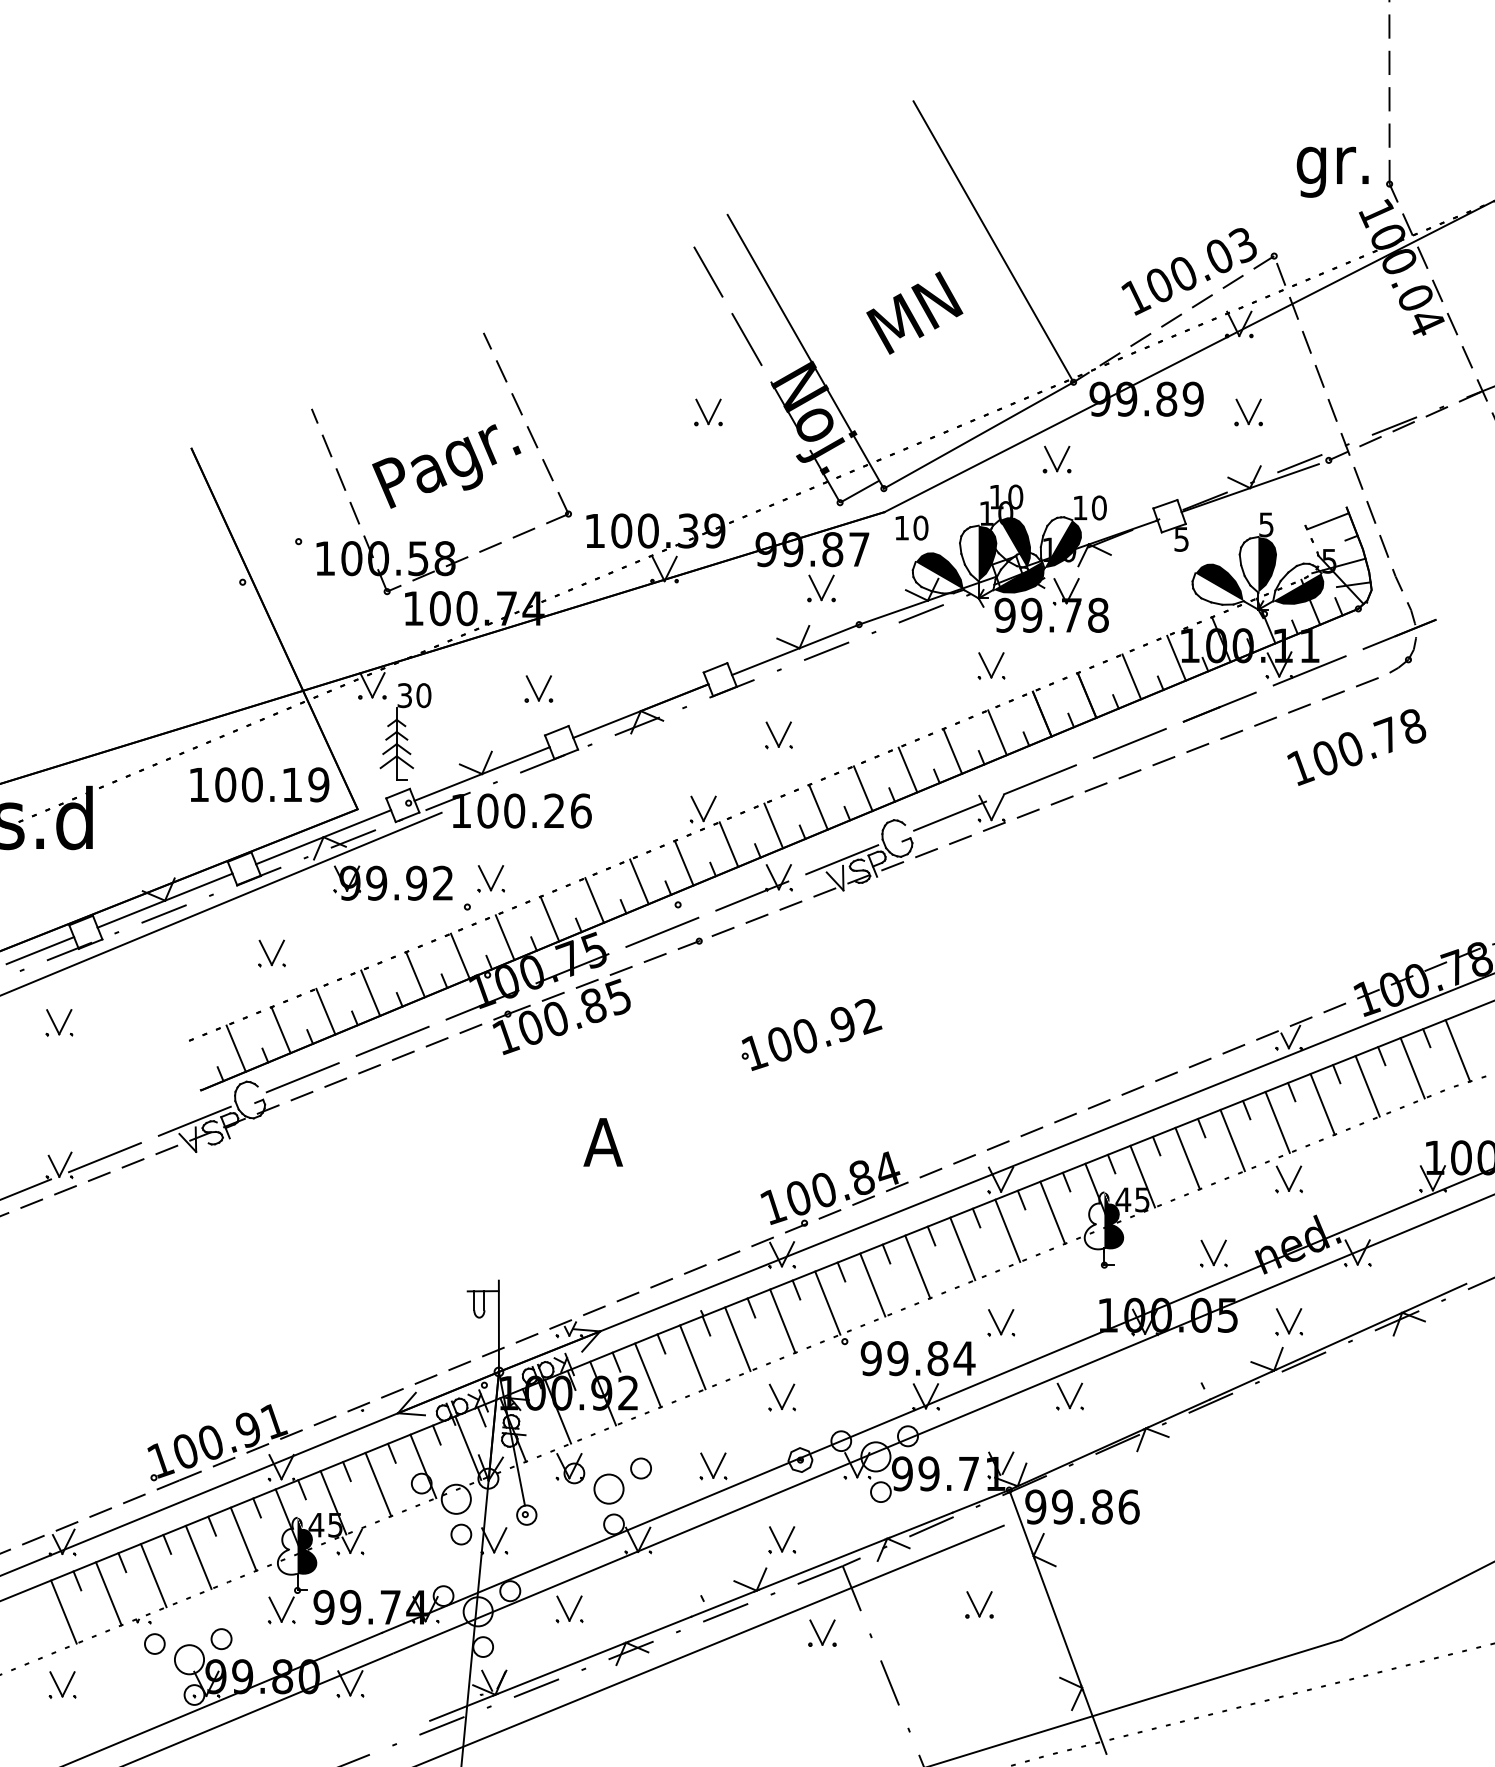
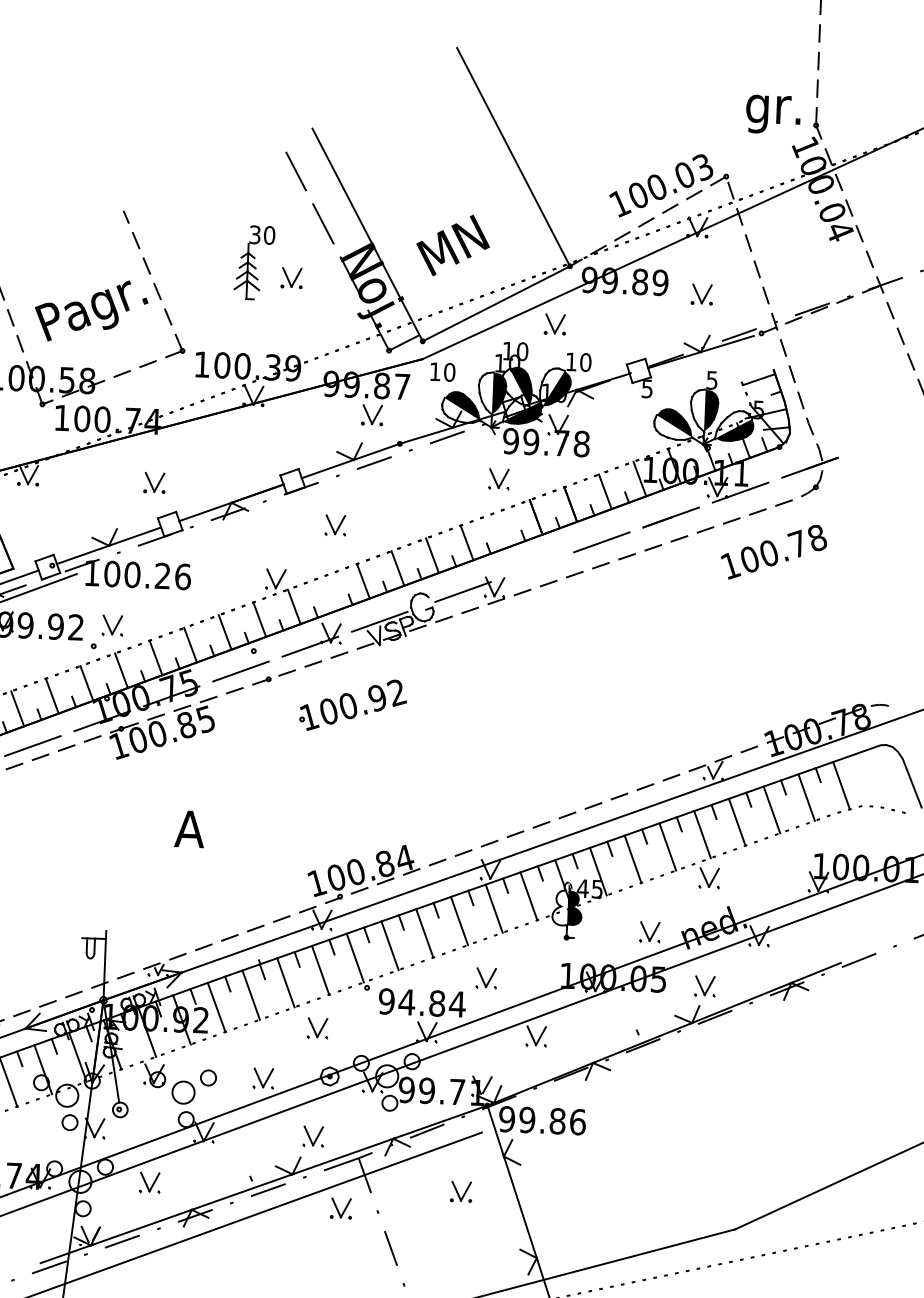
text: (914, 312) -> (452, 245), moved
part: (405, 731) -> (254, 262), moved
line: (997, 732) -> (501, 529), removed
line: (1039, 779) -> (532, 566), removed
line: (773, 825) -> (328, 593), removed
part: (811, 1034) -> (353, 705), moved
text: (897, 1358) -> (406, 1002), 99.84 -> 94.84

